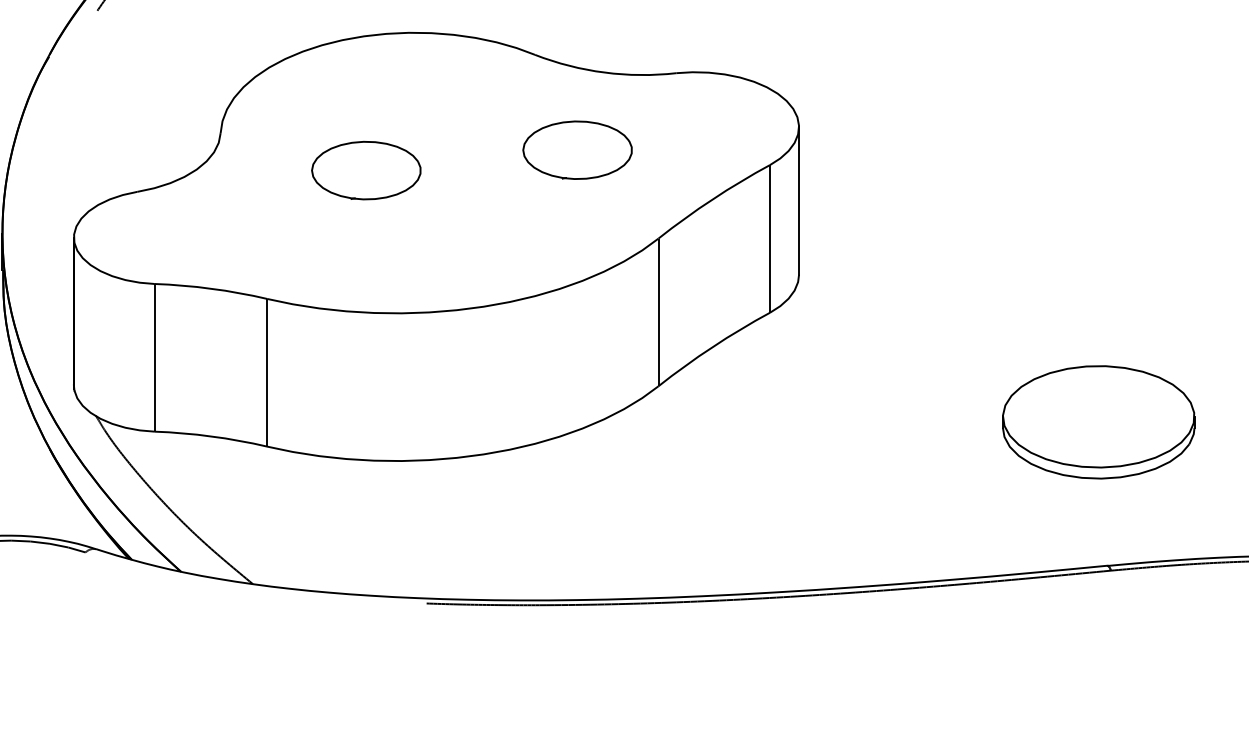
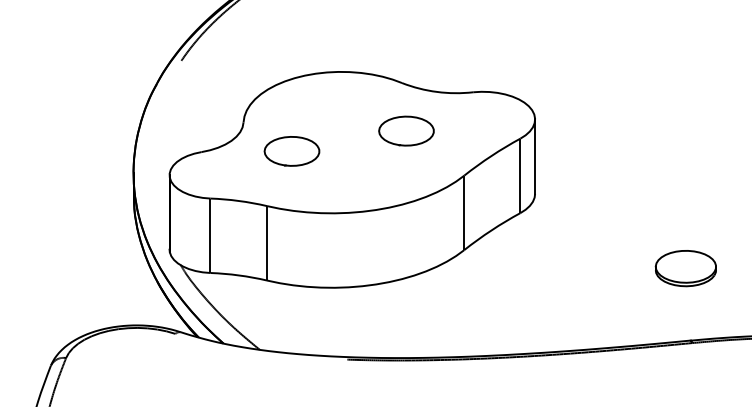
part: (577, 148) -> (406, 130), moved
part: (365, 170) -> (291, 151), moved
part: (1097, 422) -> (685, 268), size x0.62

